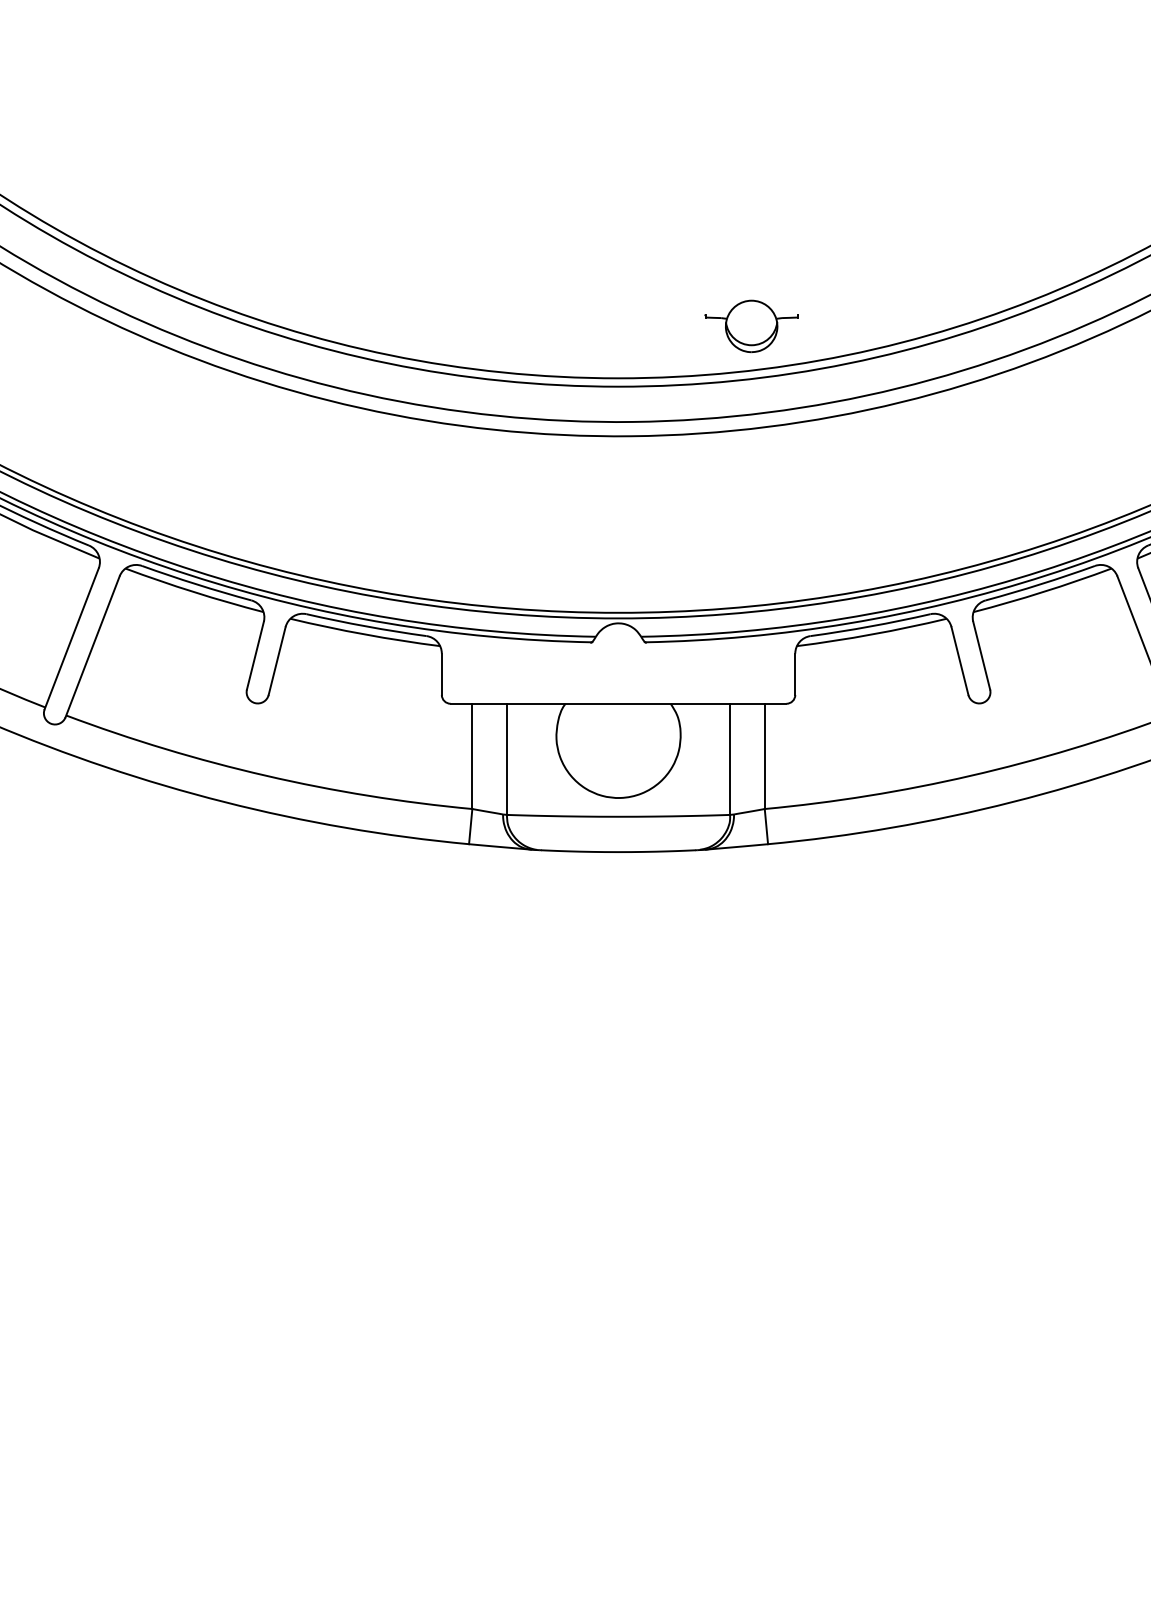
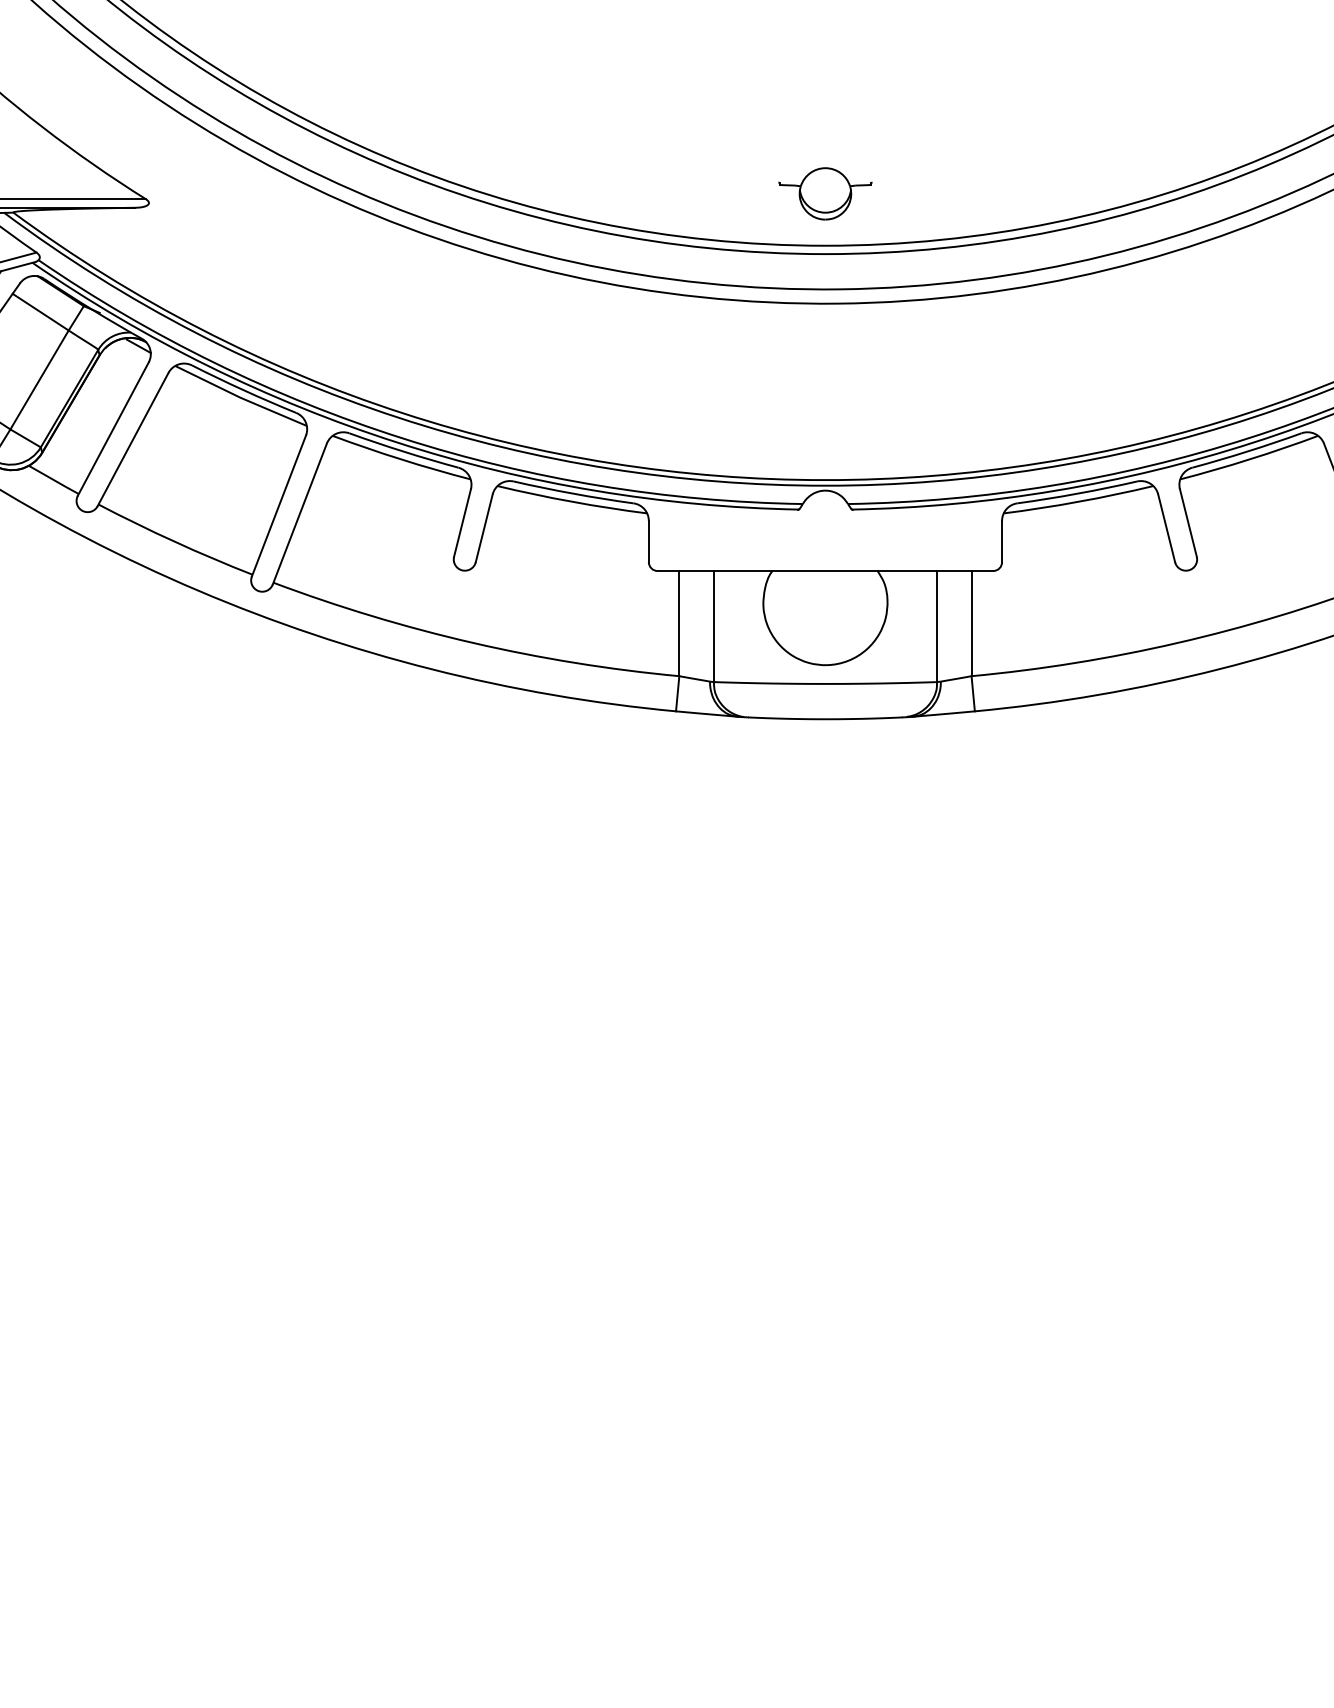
part: (751, 326) -> (825, 193), moved

